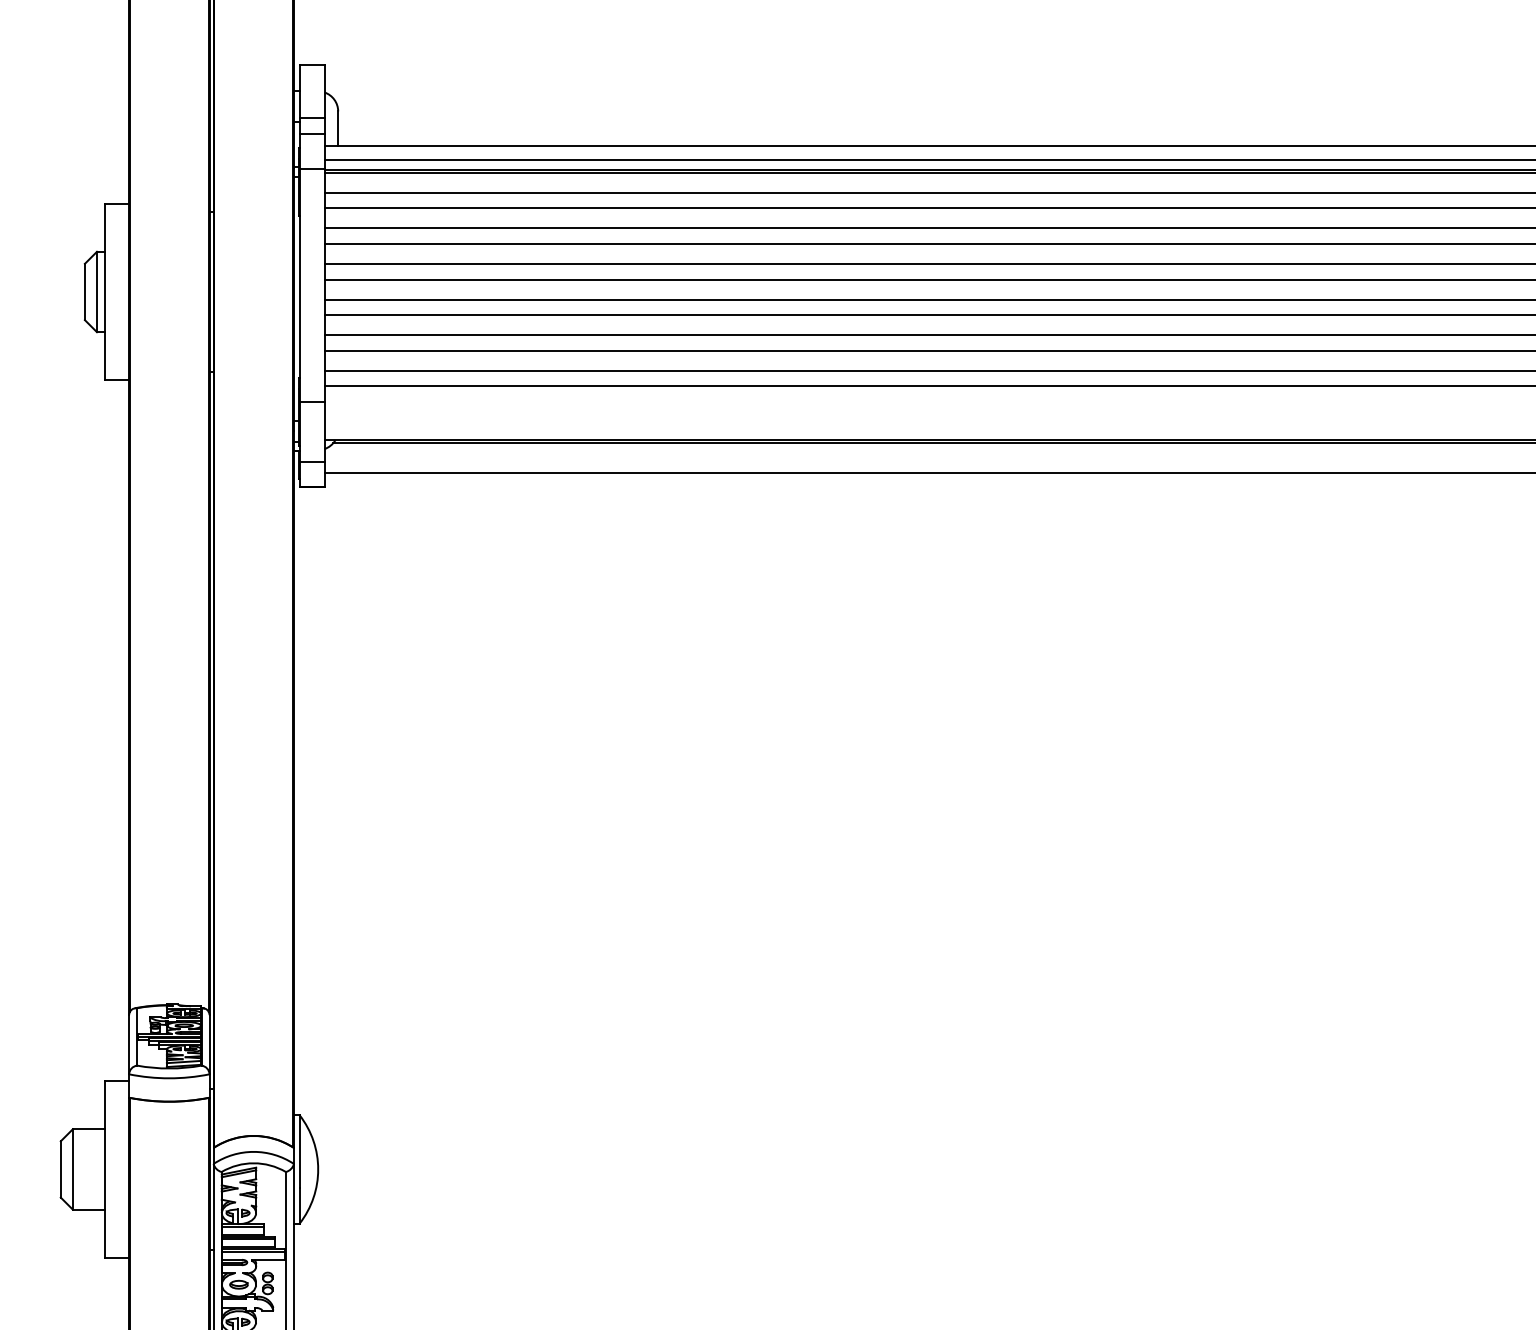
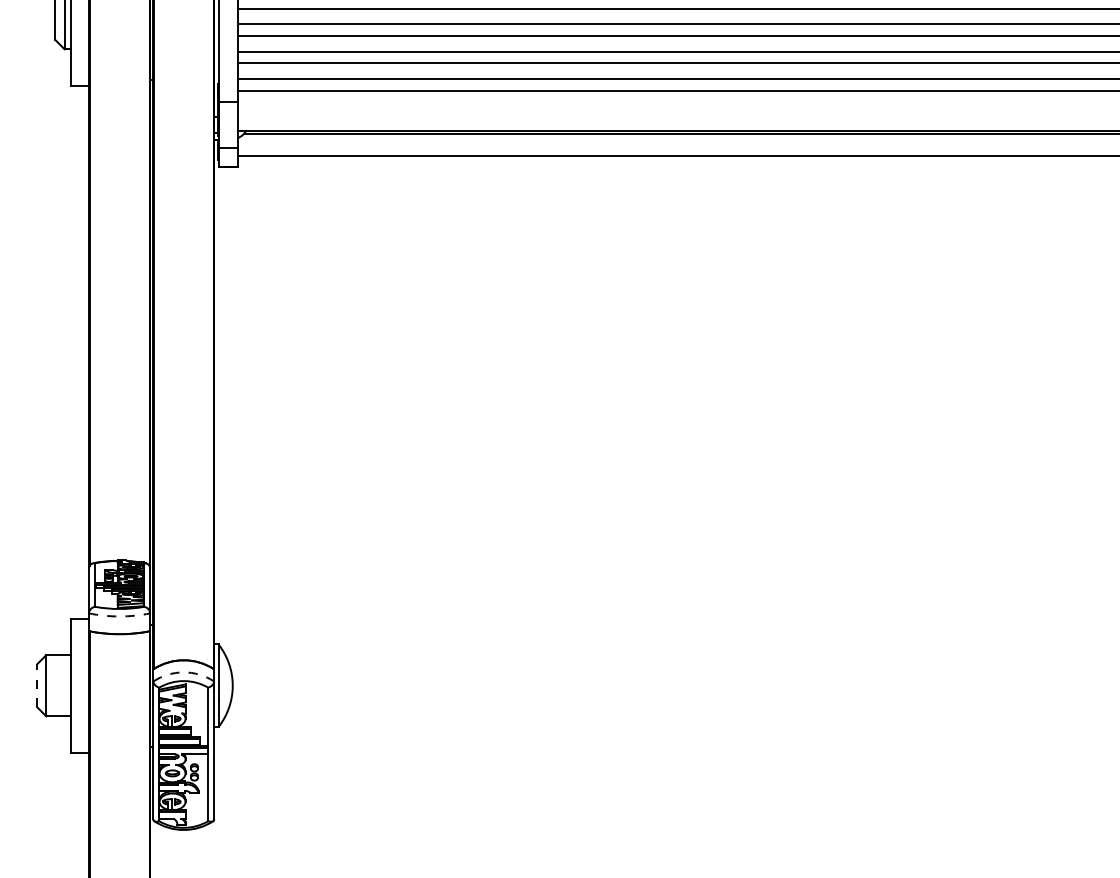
arc: (169, 1078) -> (119, 616), solid -> dashed
arc: (253, 1151) -> (183, 672), solid -> dashed
line: (60, 1168) -> (36, 685), solid -> dashed

